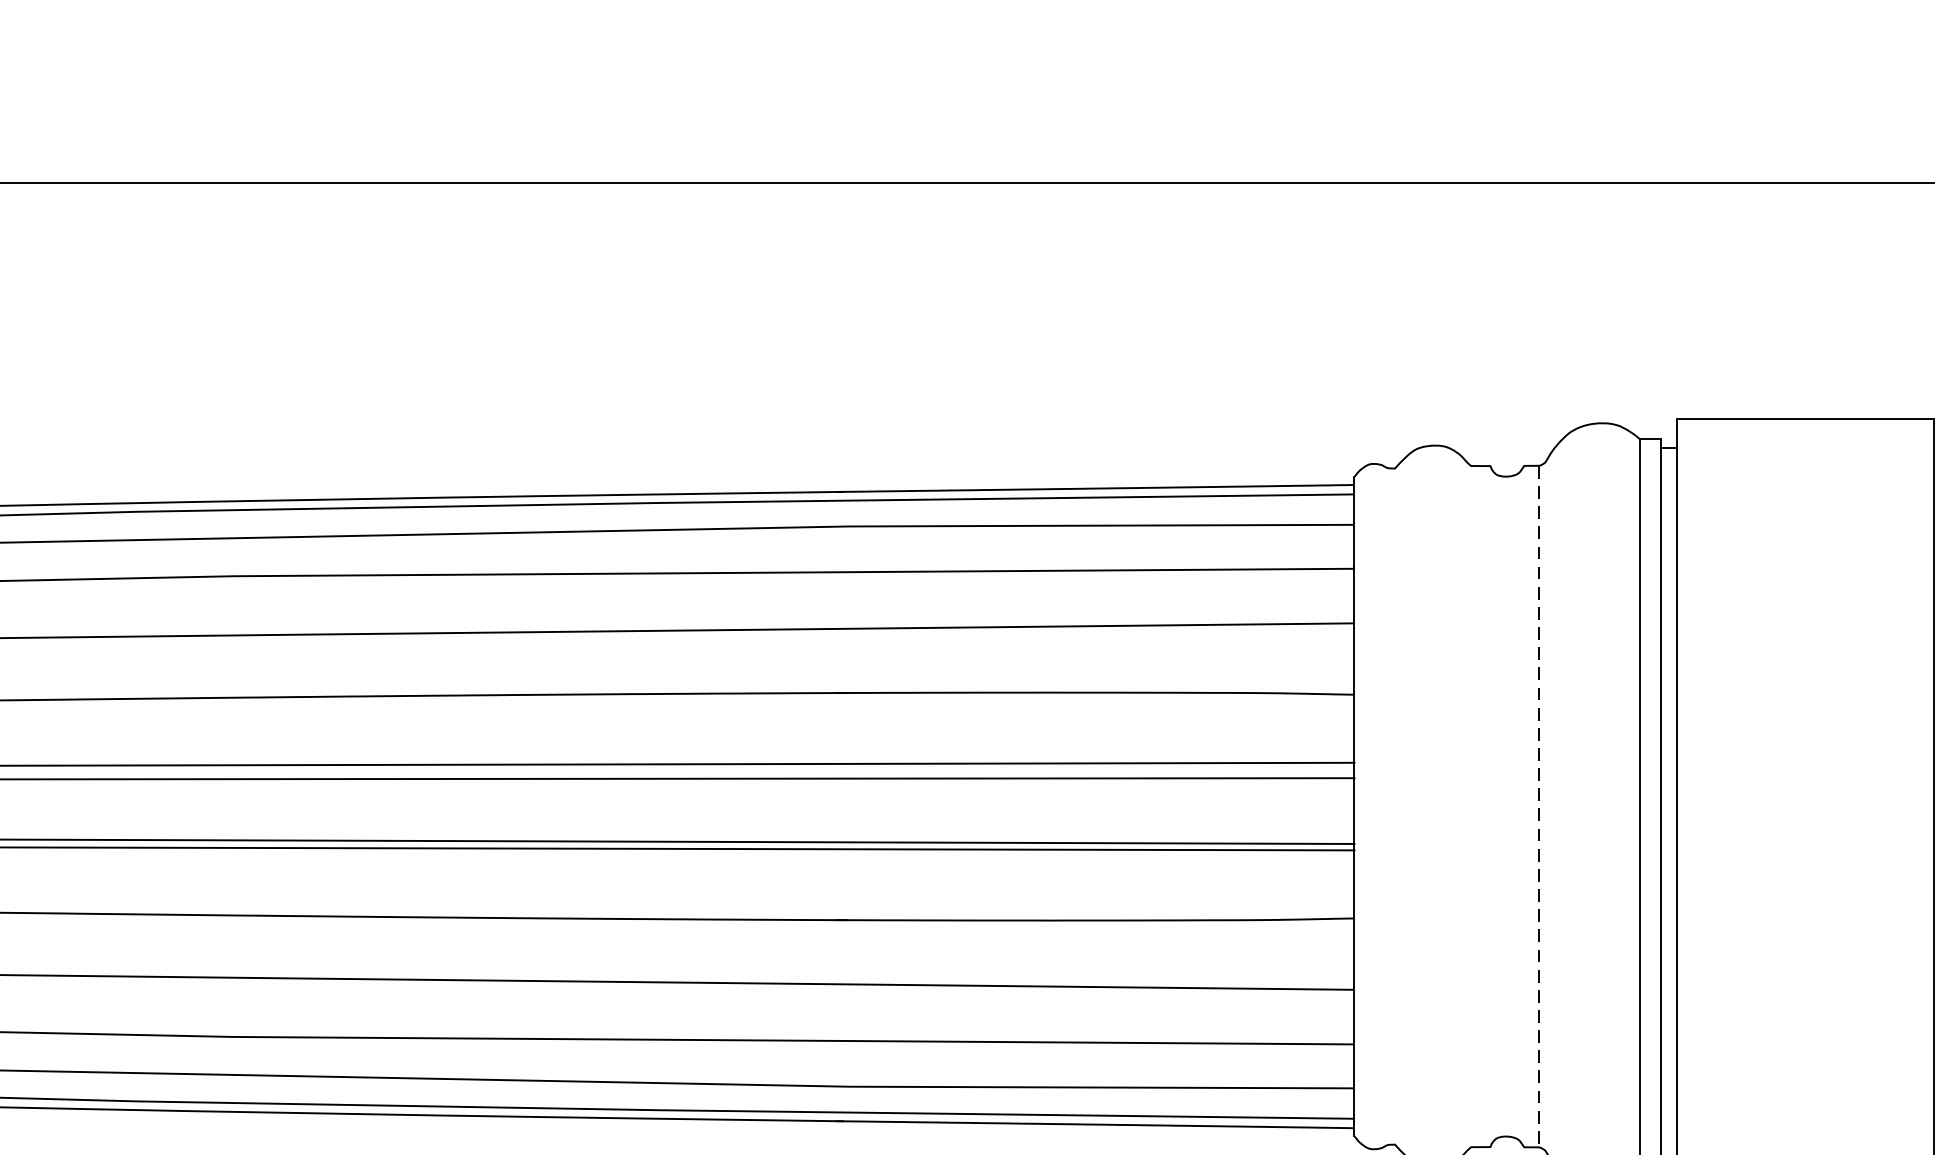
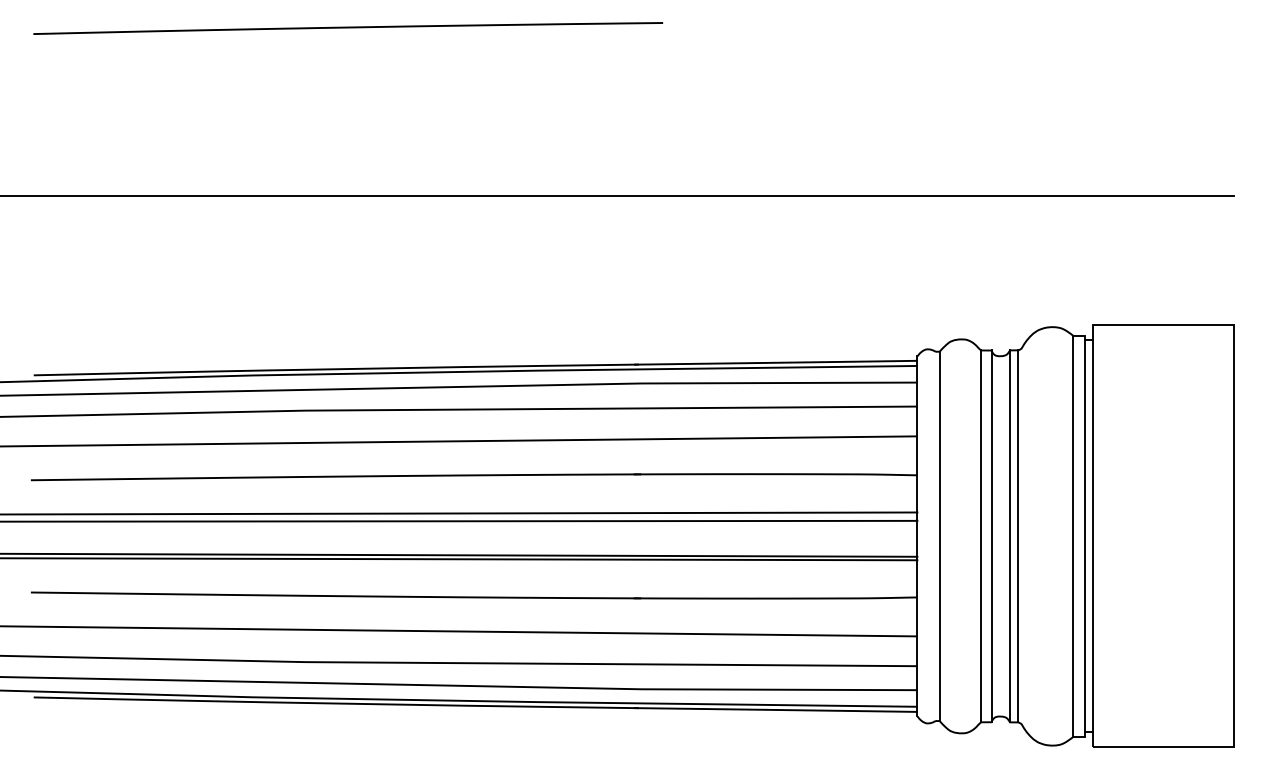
line: (1394, 804) -> (939, 535), added
line: (1471, 806) -> (981, 536), added
line: (1490, 806) -> (991, 536), added
line: (1525, 806) -> (1010, 536), added
line: (1539, 806) -> (1018, 536), dashed -> solid

